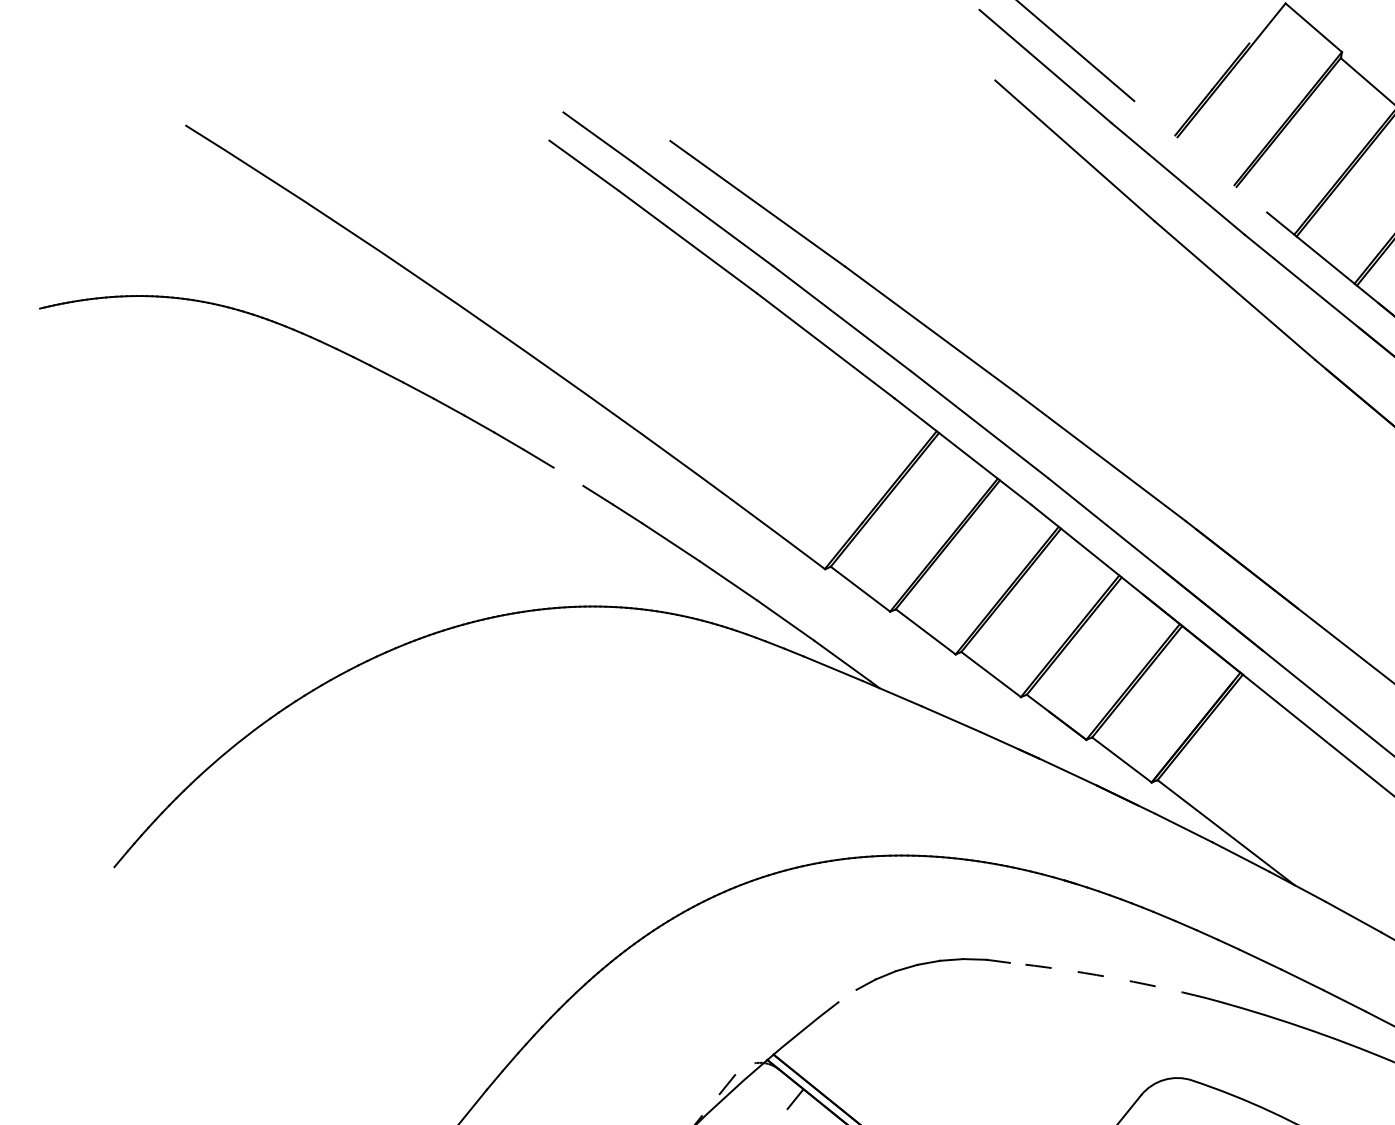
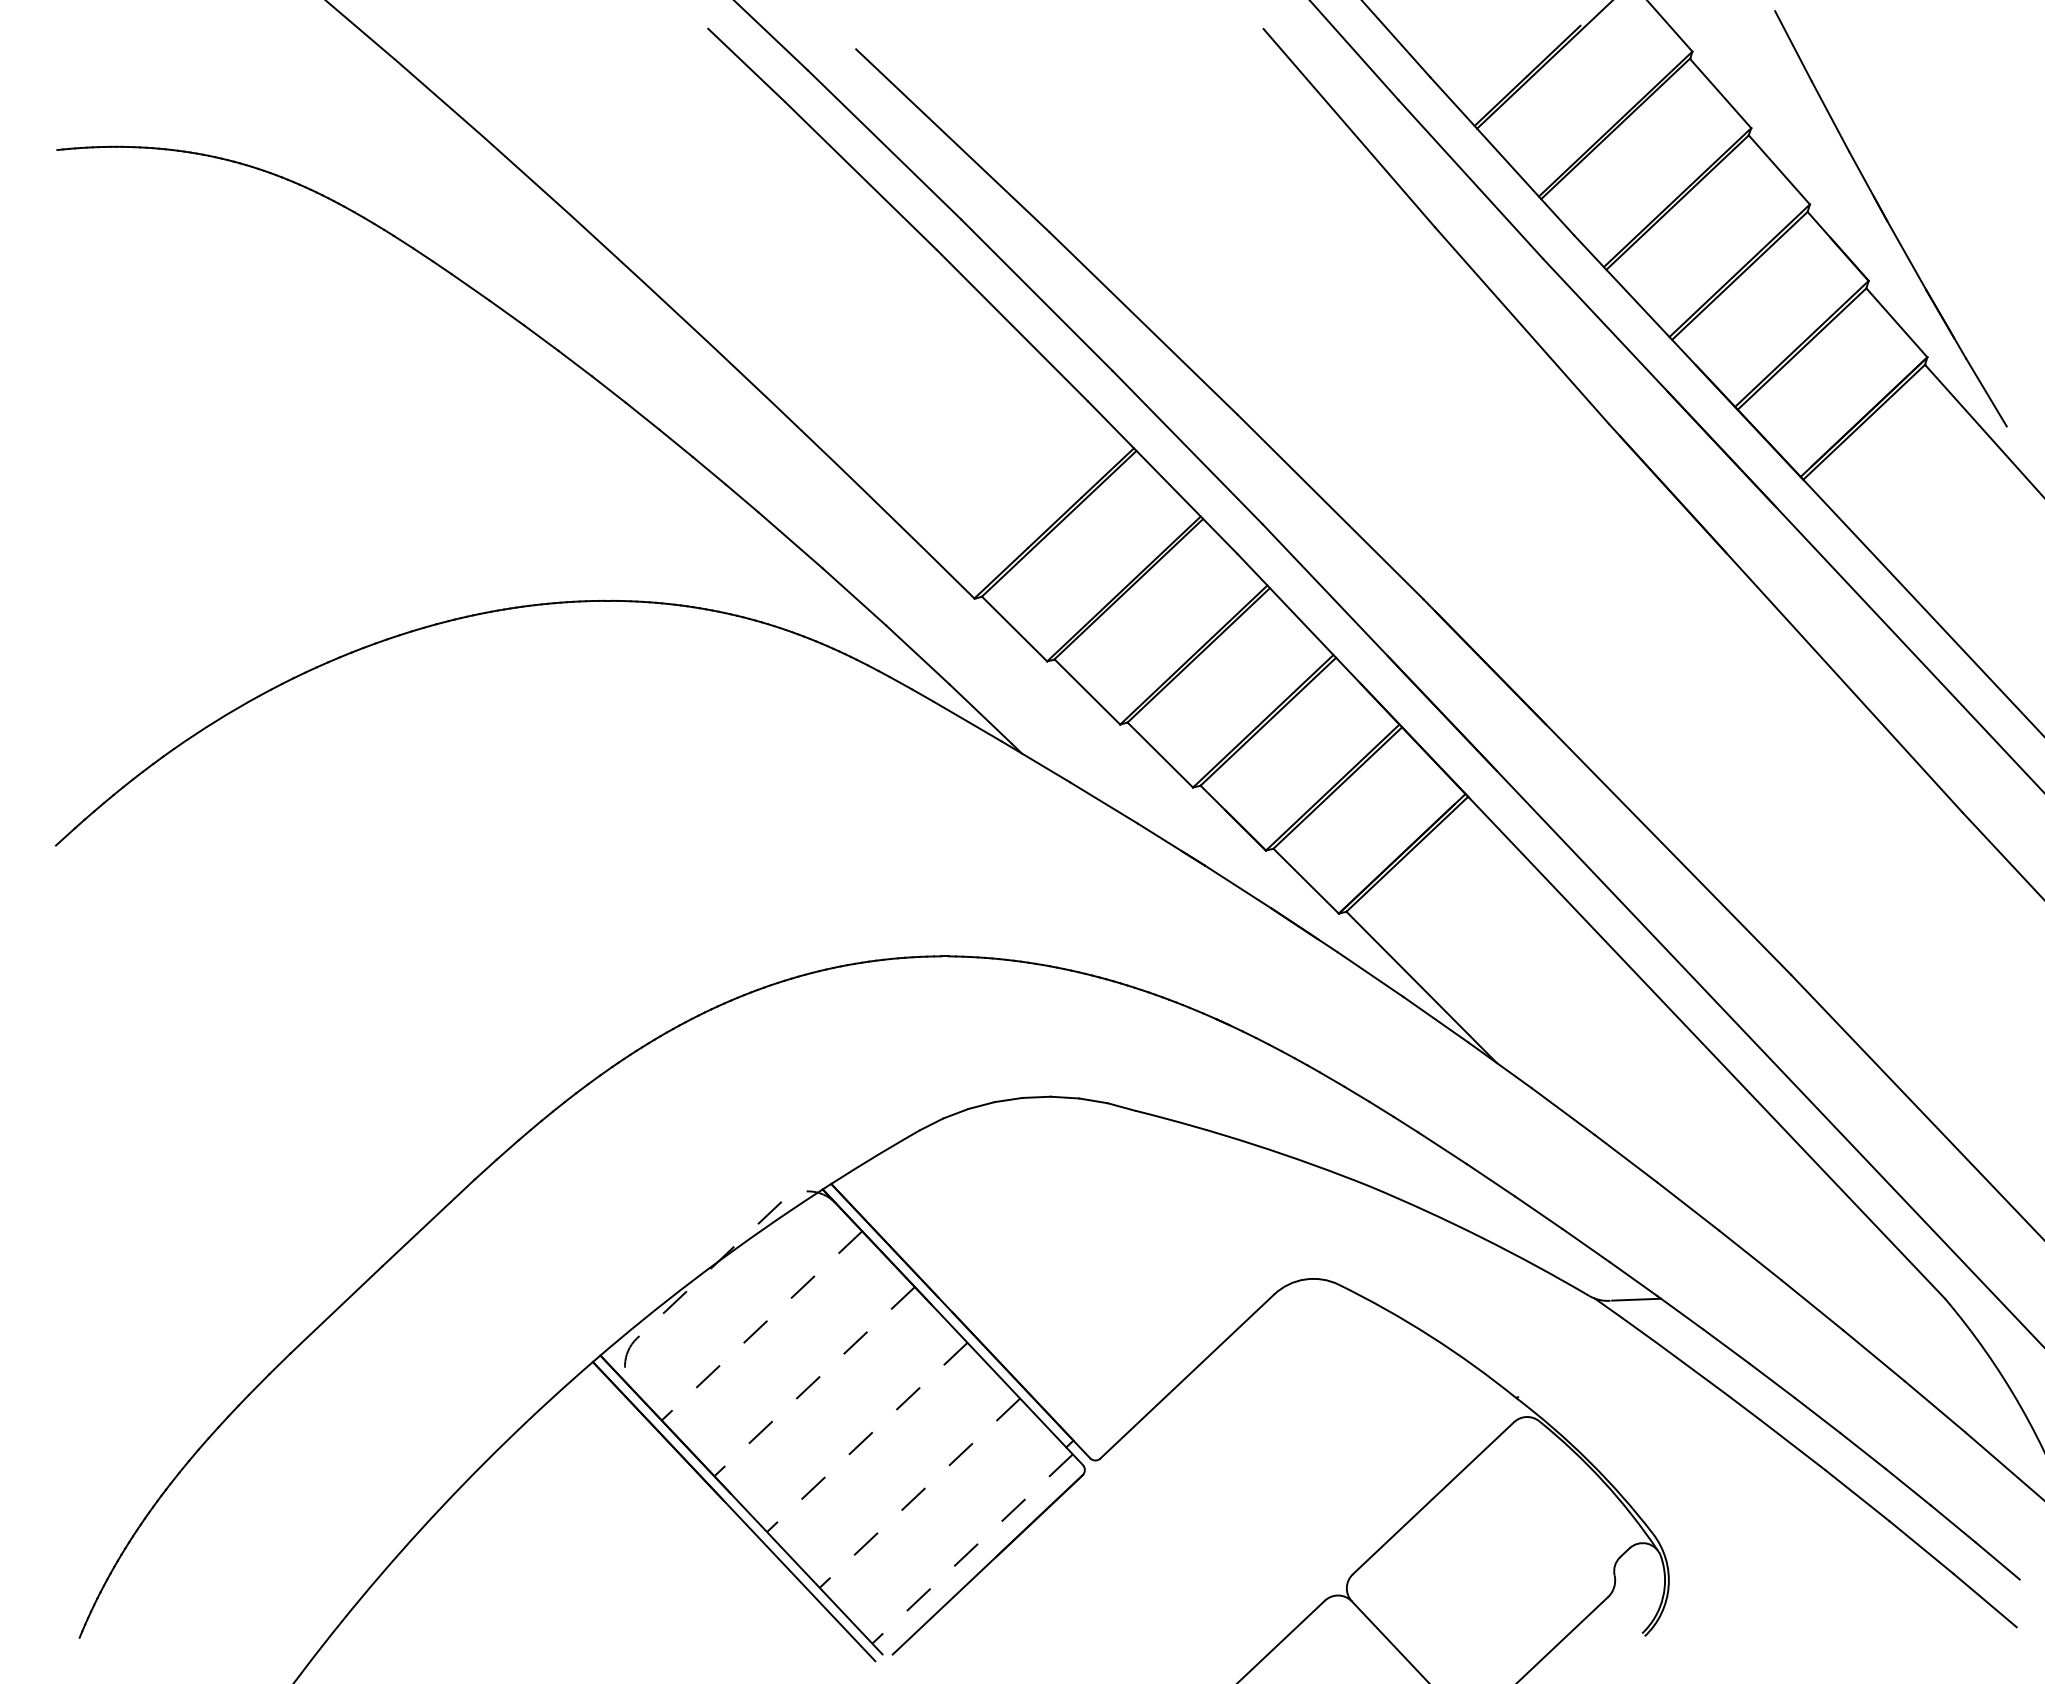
line: (1200, 156) -> (1502, 156), added
line: (568, 476) -> (675, 442), added
arc: (1109, 976) -> (1254, 1144), dashed -> solid
line: (847, 996) -> (931, 1124), added

